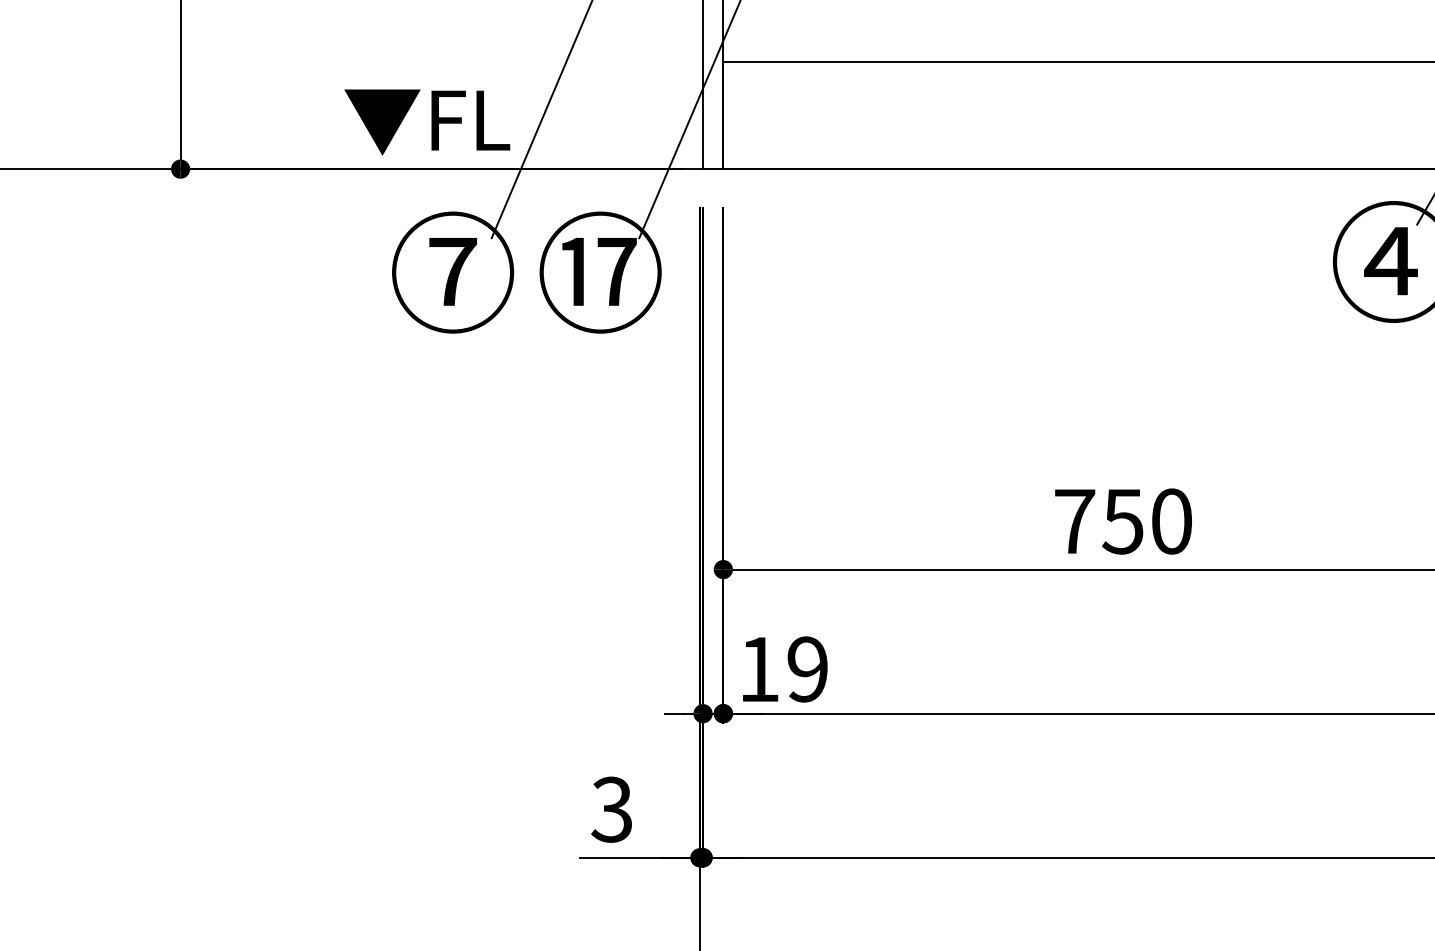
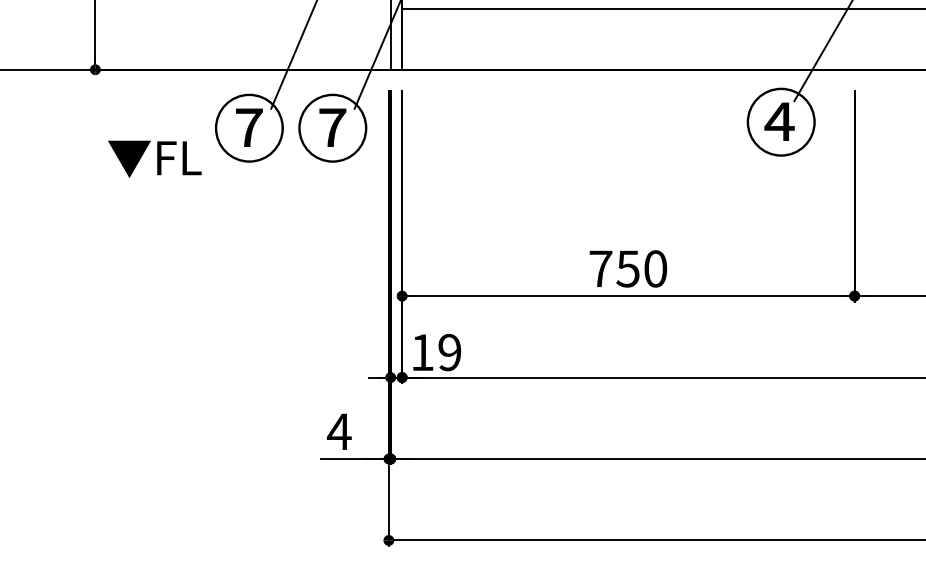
text: (426, 120) -> (154, 158), moved
text: (600, 271) -> (332, 127), ⑰ -> ⑦
text: (610, 809) -> (338, 431), 3 -> 4

